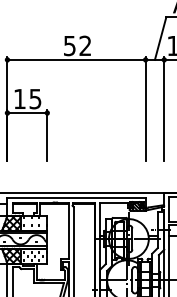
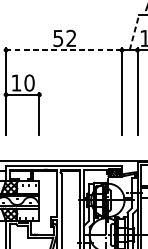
line: (160, 38) -> (134, 32), solid -> dashed
line: (76, 59) -> (63, 49), solid -> dashed
text: (35, 98) -> (29, 82), 15 -> 10

